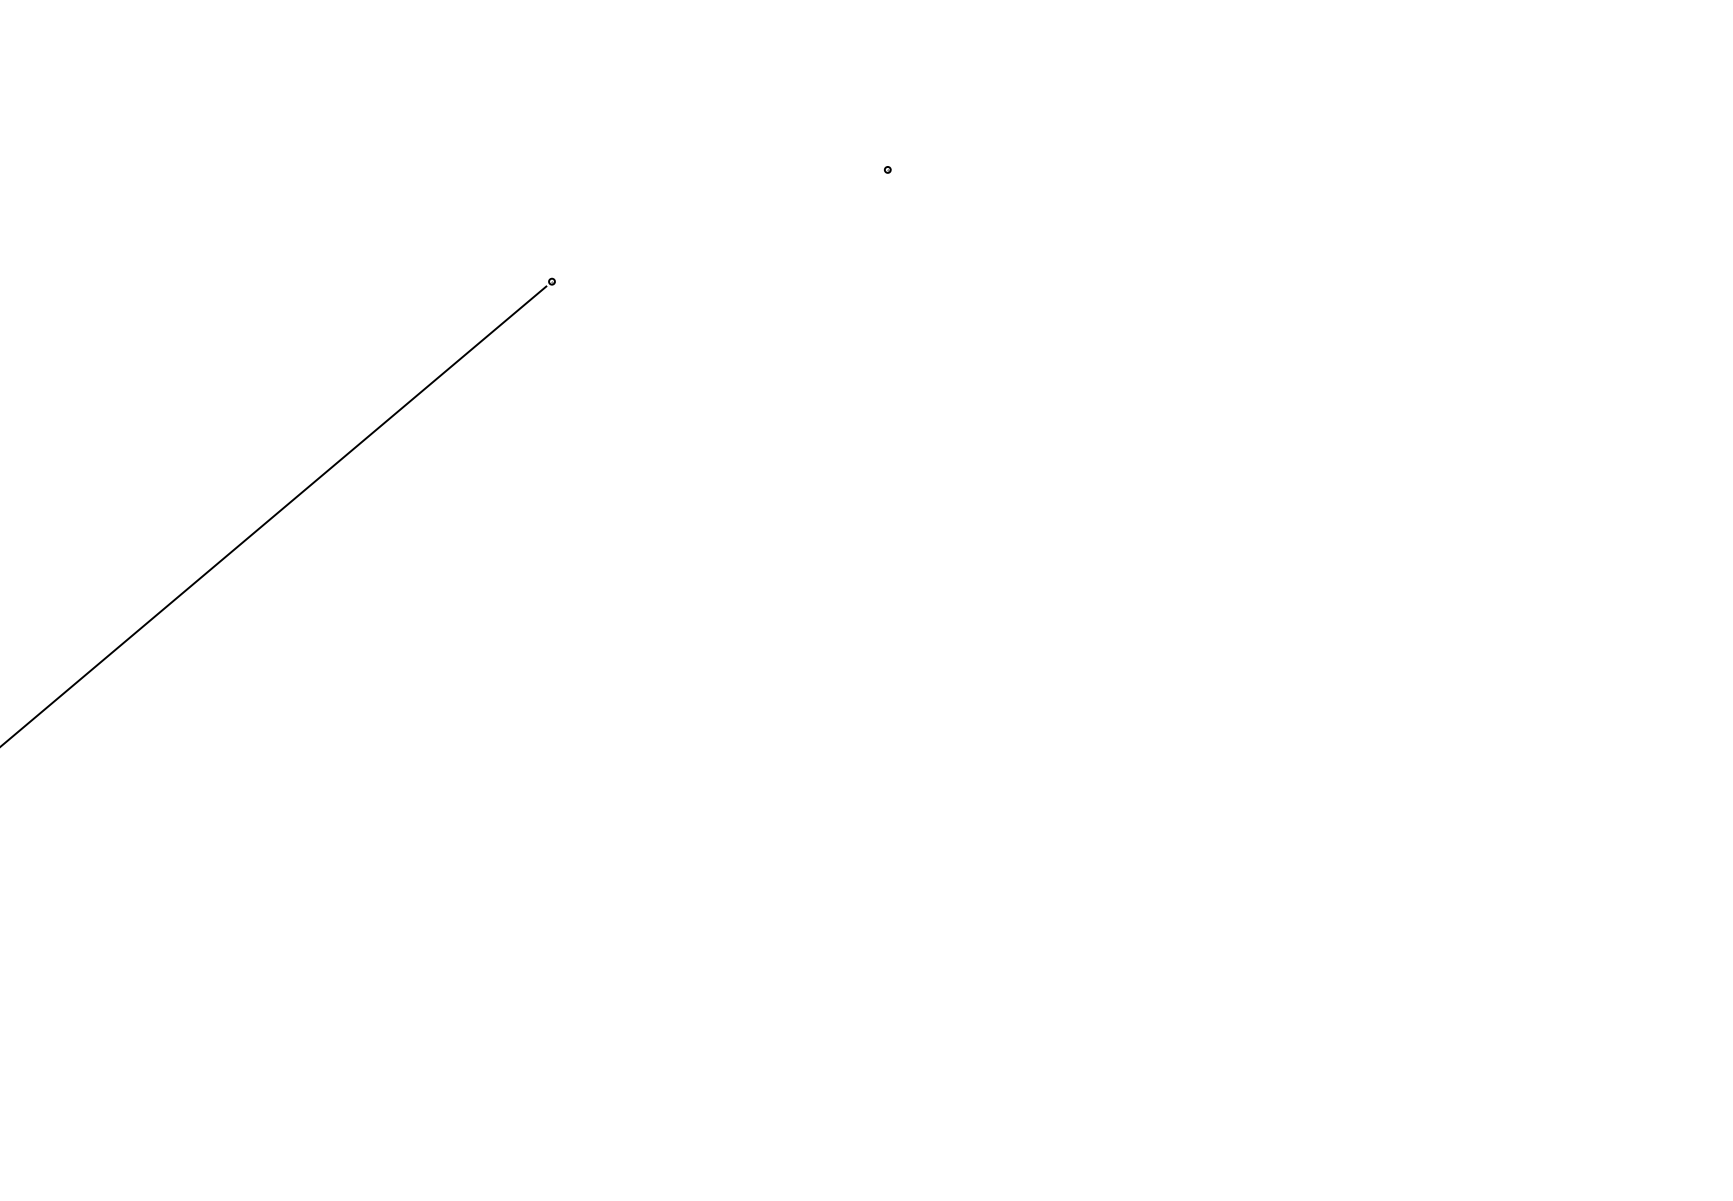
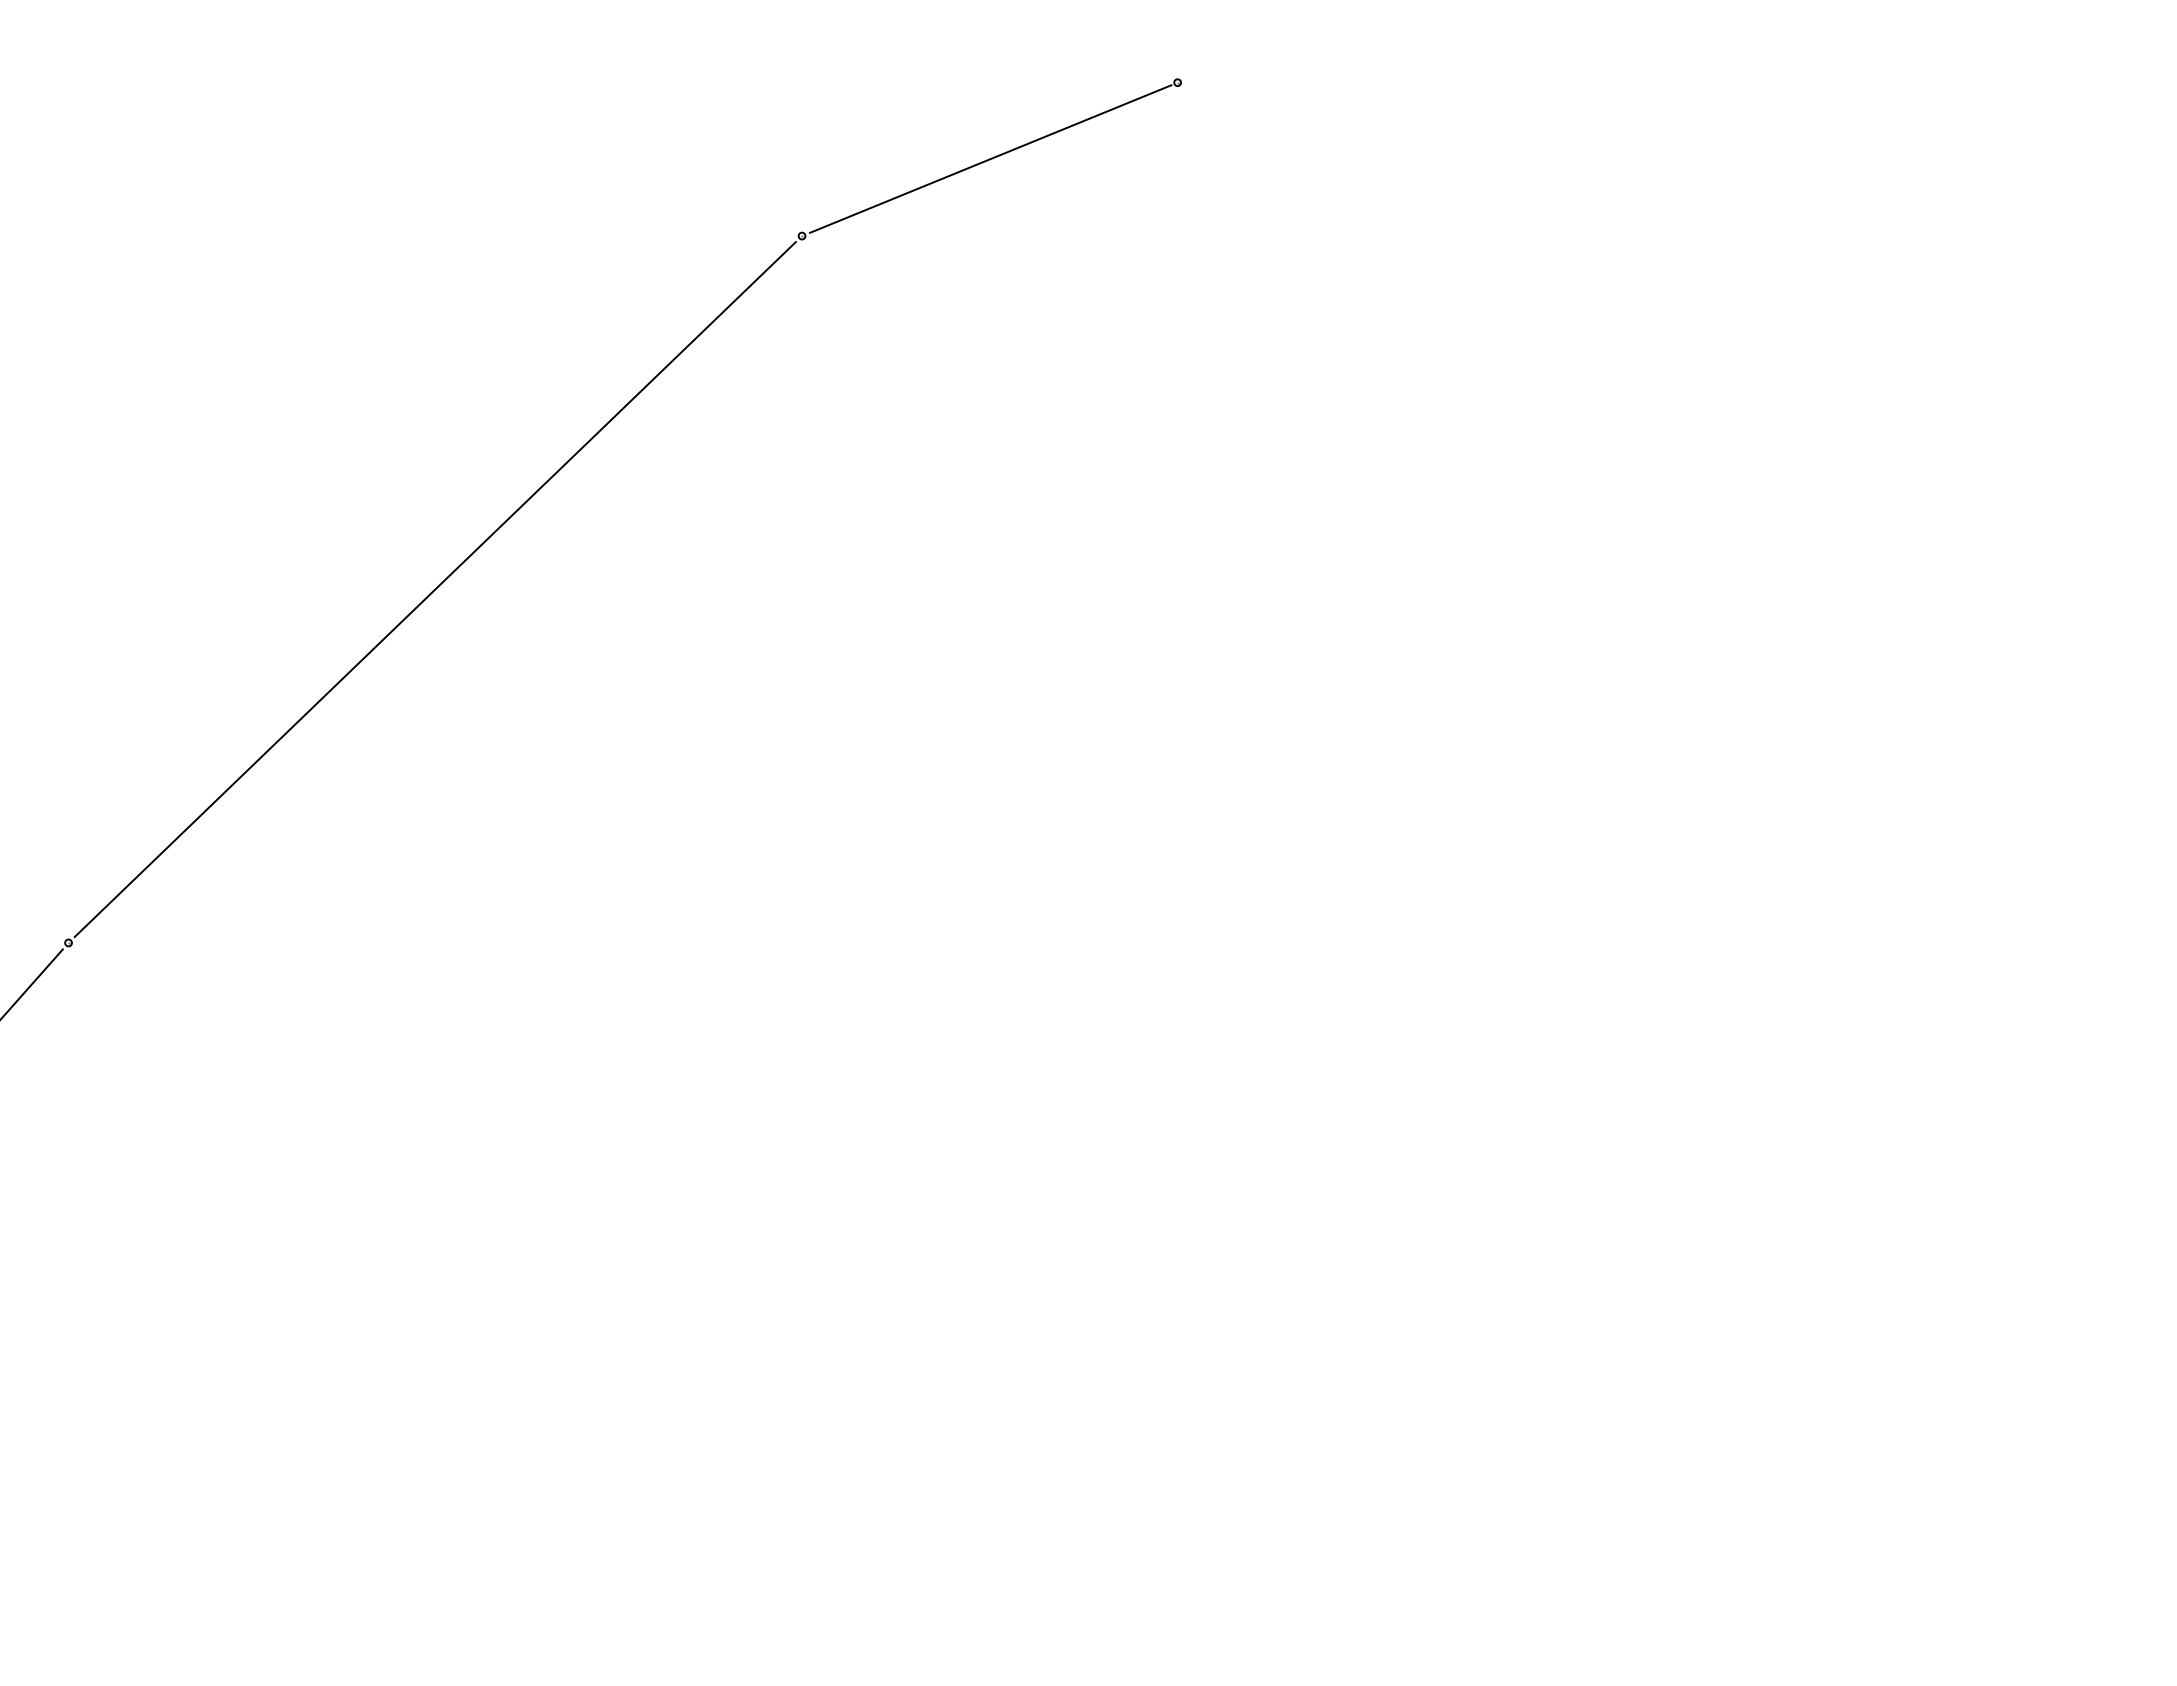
line: (720, 225) -> (990, 158), added

